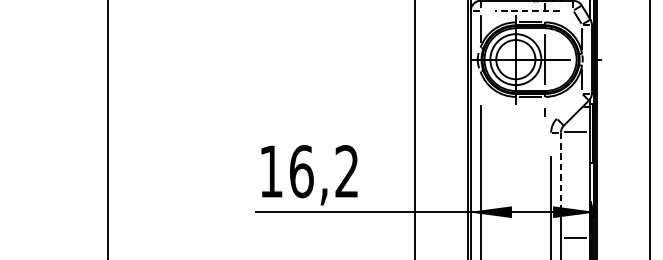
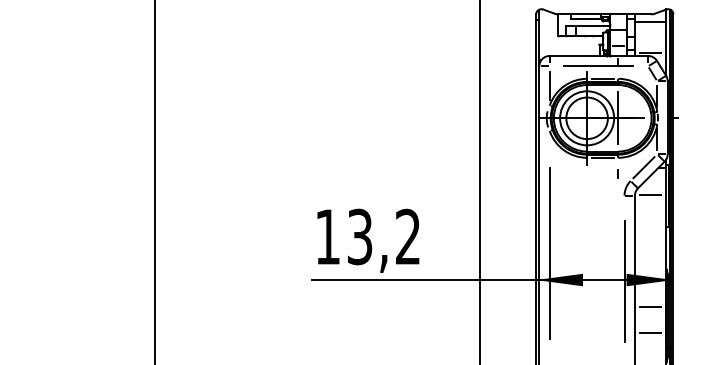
line: (526, 10) -> (598, 66), dashed -> solid
line: (569, 106) -> (643, 167), added
text: (301, 171) -> (359, 236), 16,2 -> 13,2
line: (560, 172) -> (634, 237), dashed -> solid

